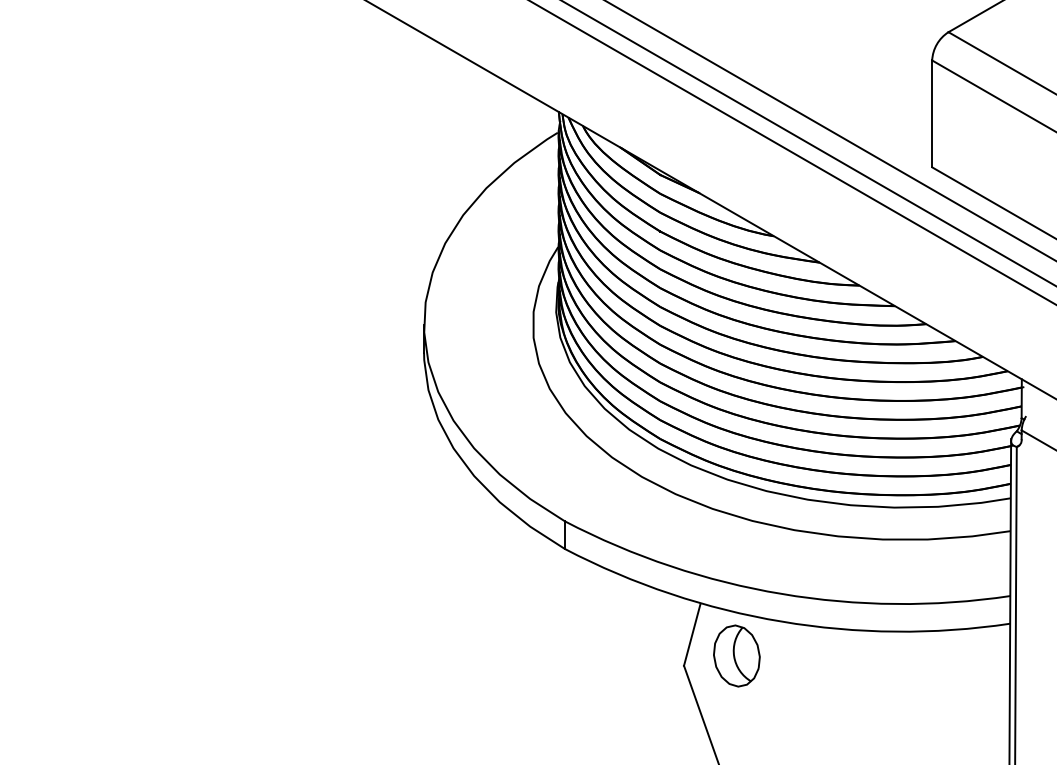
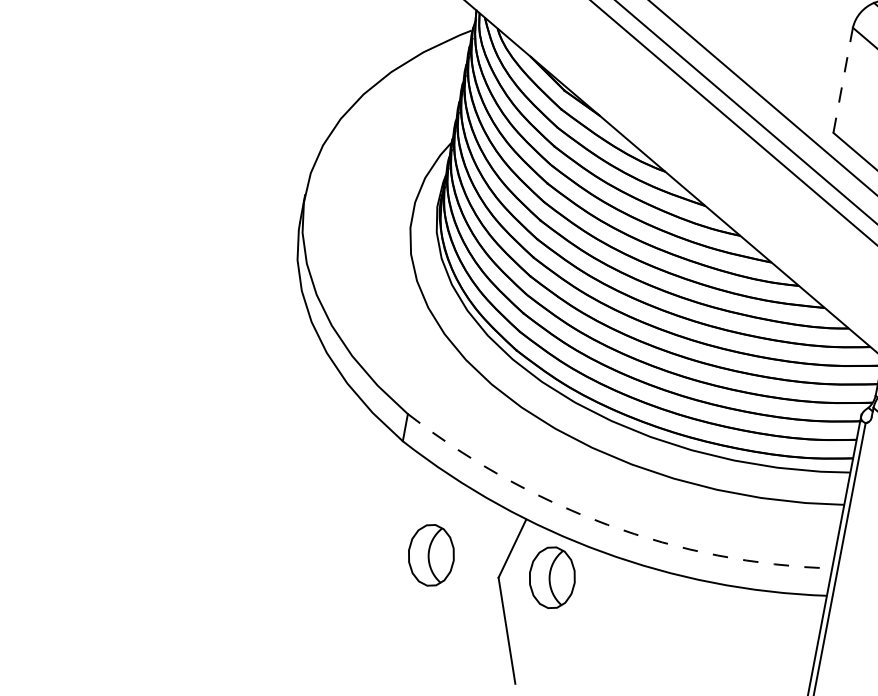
line: (932, 113) -> (843, 79), solid -> dashed
arc: (781, 593) -> (607, 524), solid -> dashed
part: (613, 655) -> (431, 554), added

